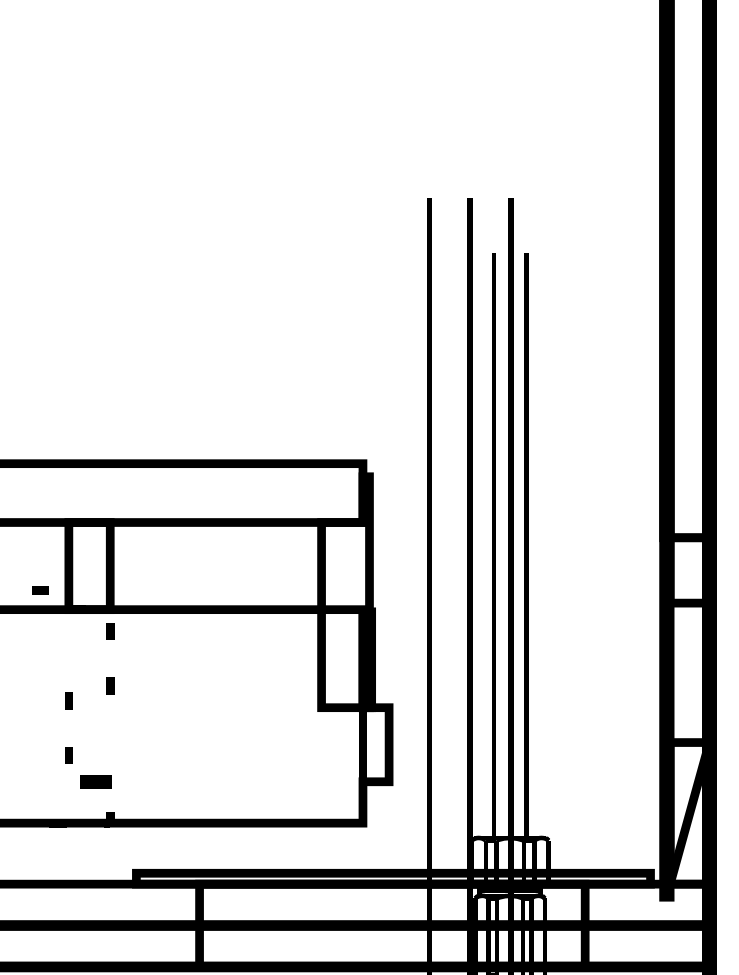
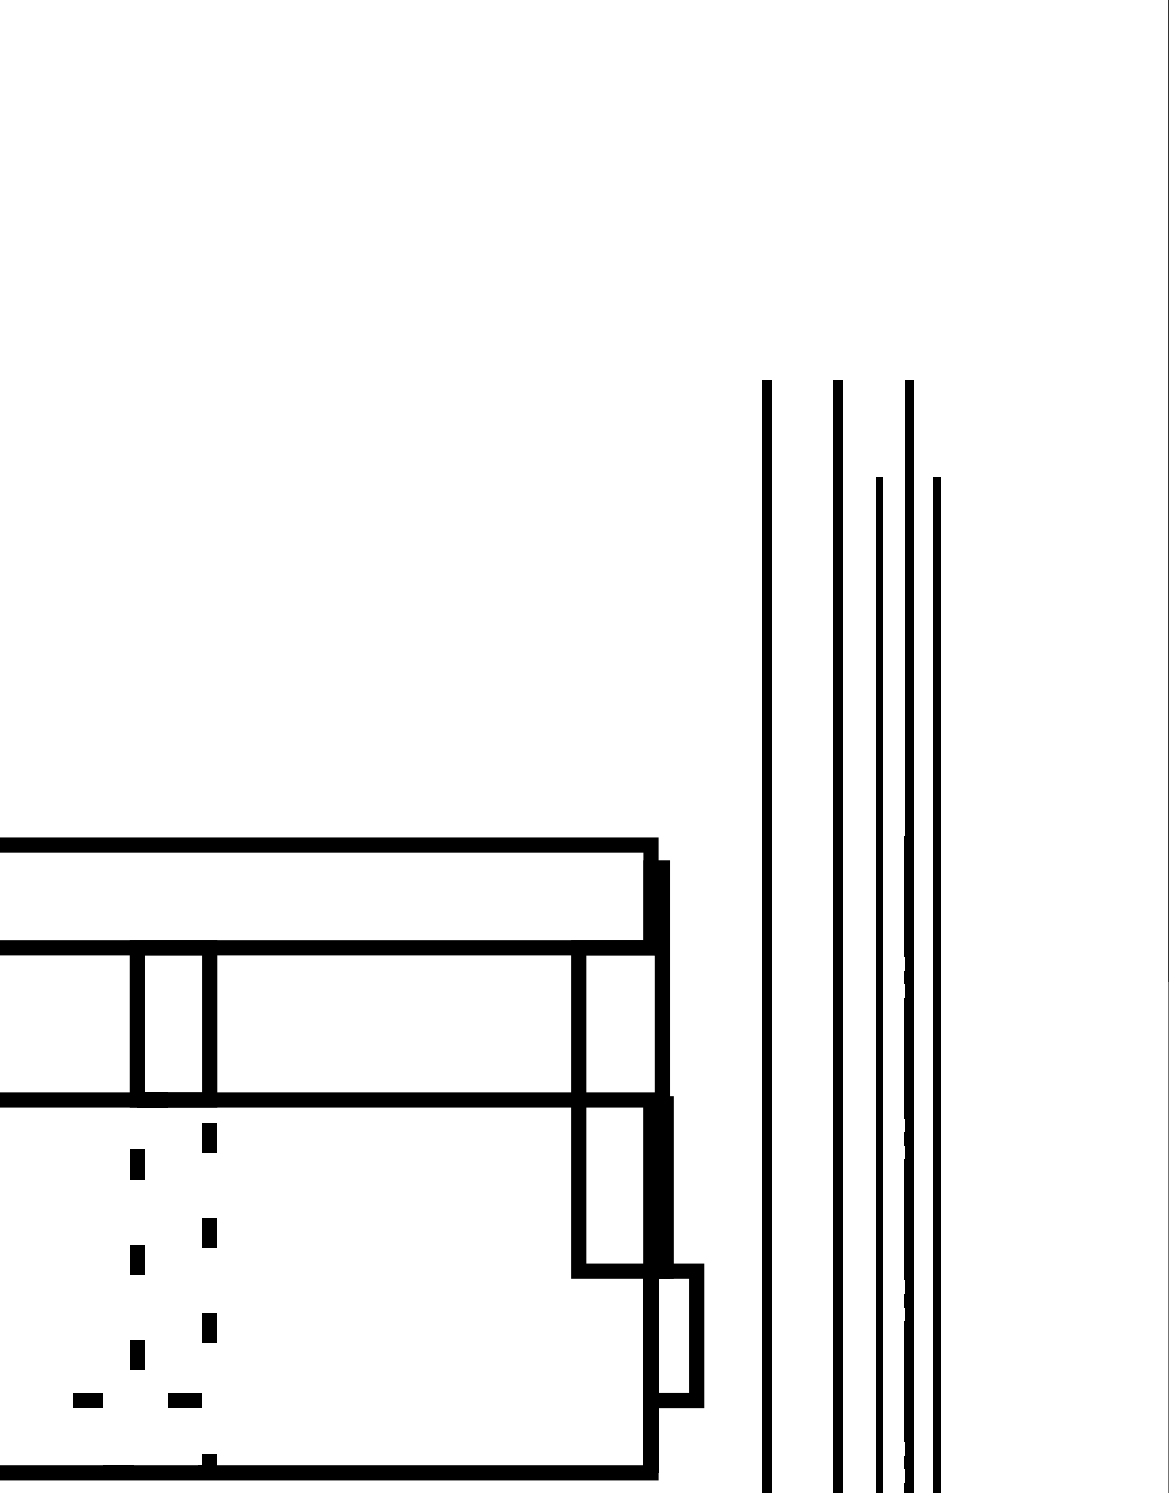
line: (40, 590) -> (87, 1400), moved
line: (68, 646) -> (136, 1164), added
line: (110, 740) -> (210, 1328), added
part: (95, 781) -> (183, 1400), size x0.62

